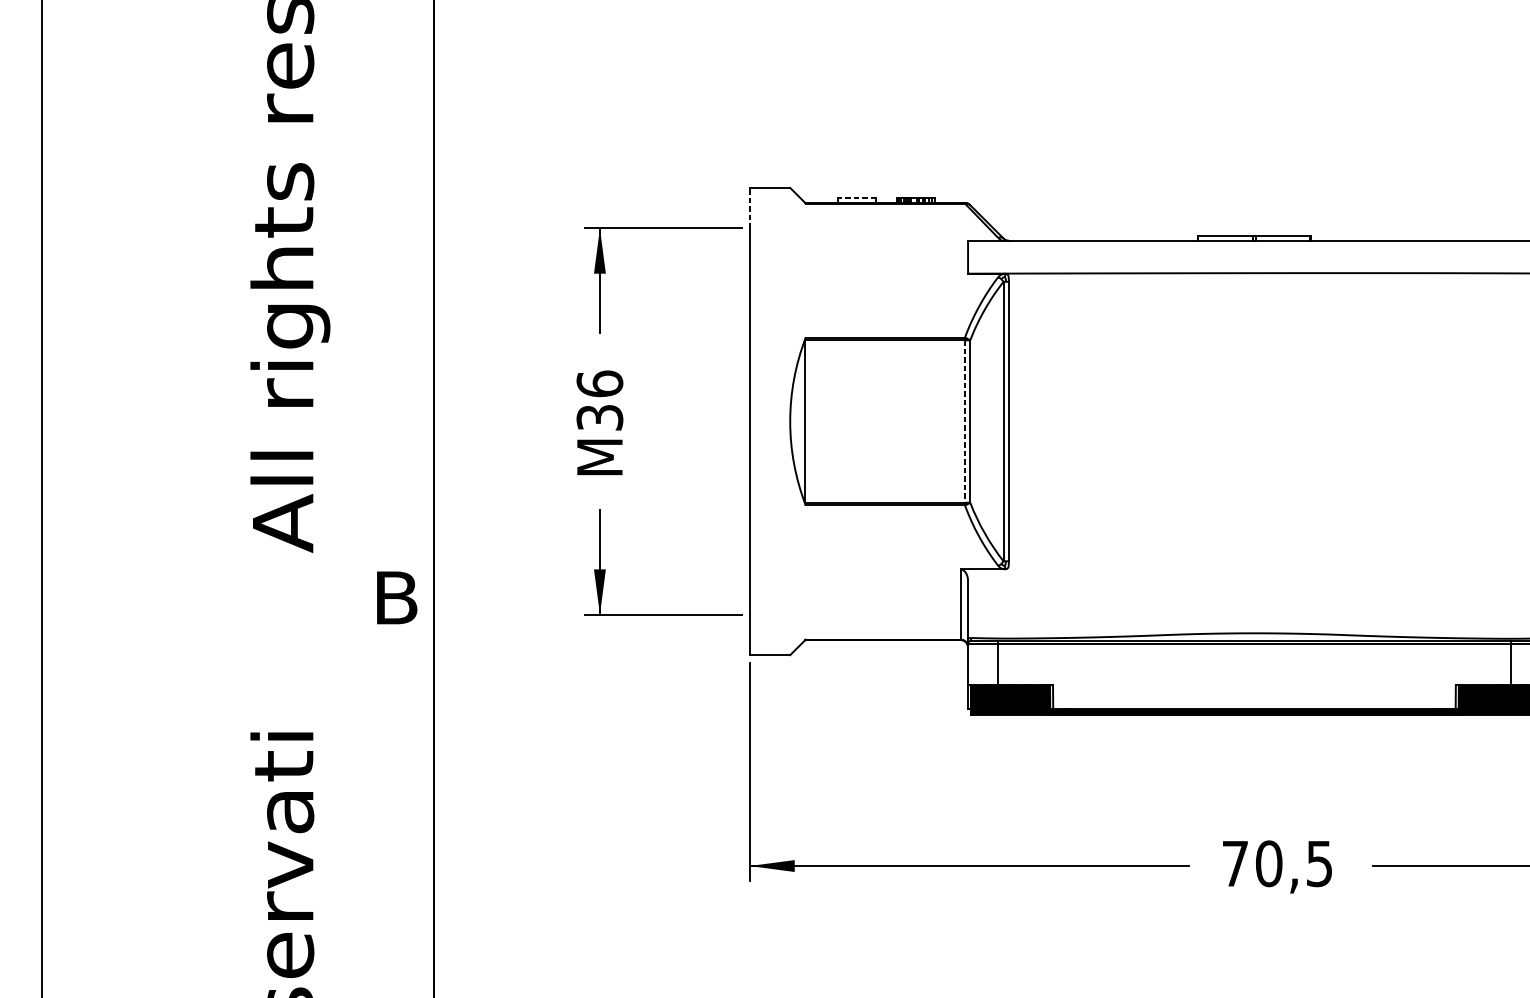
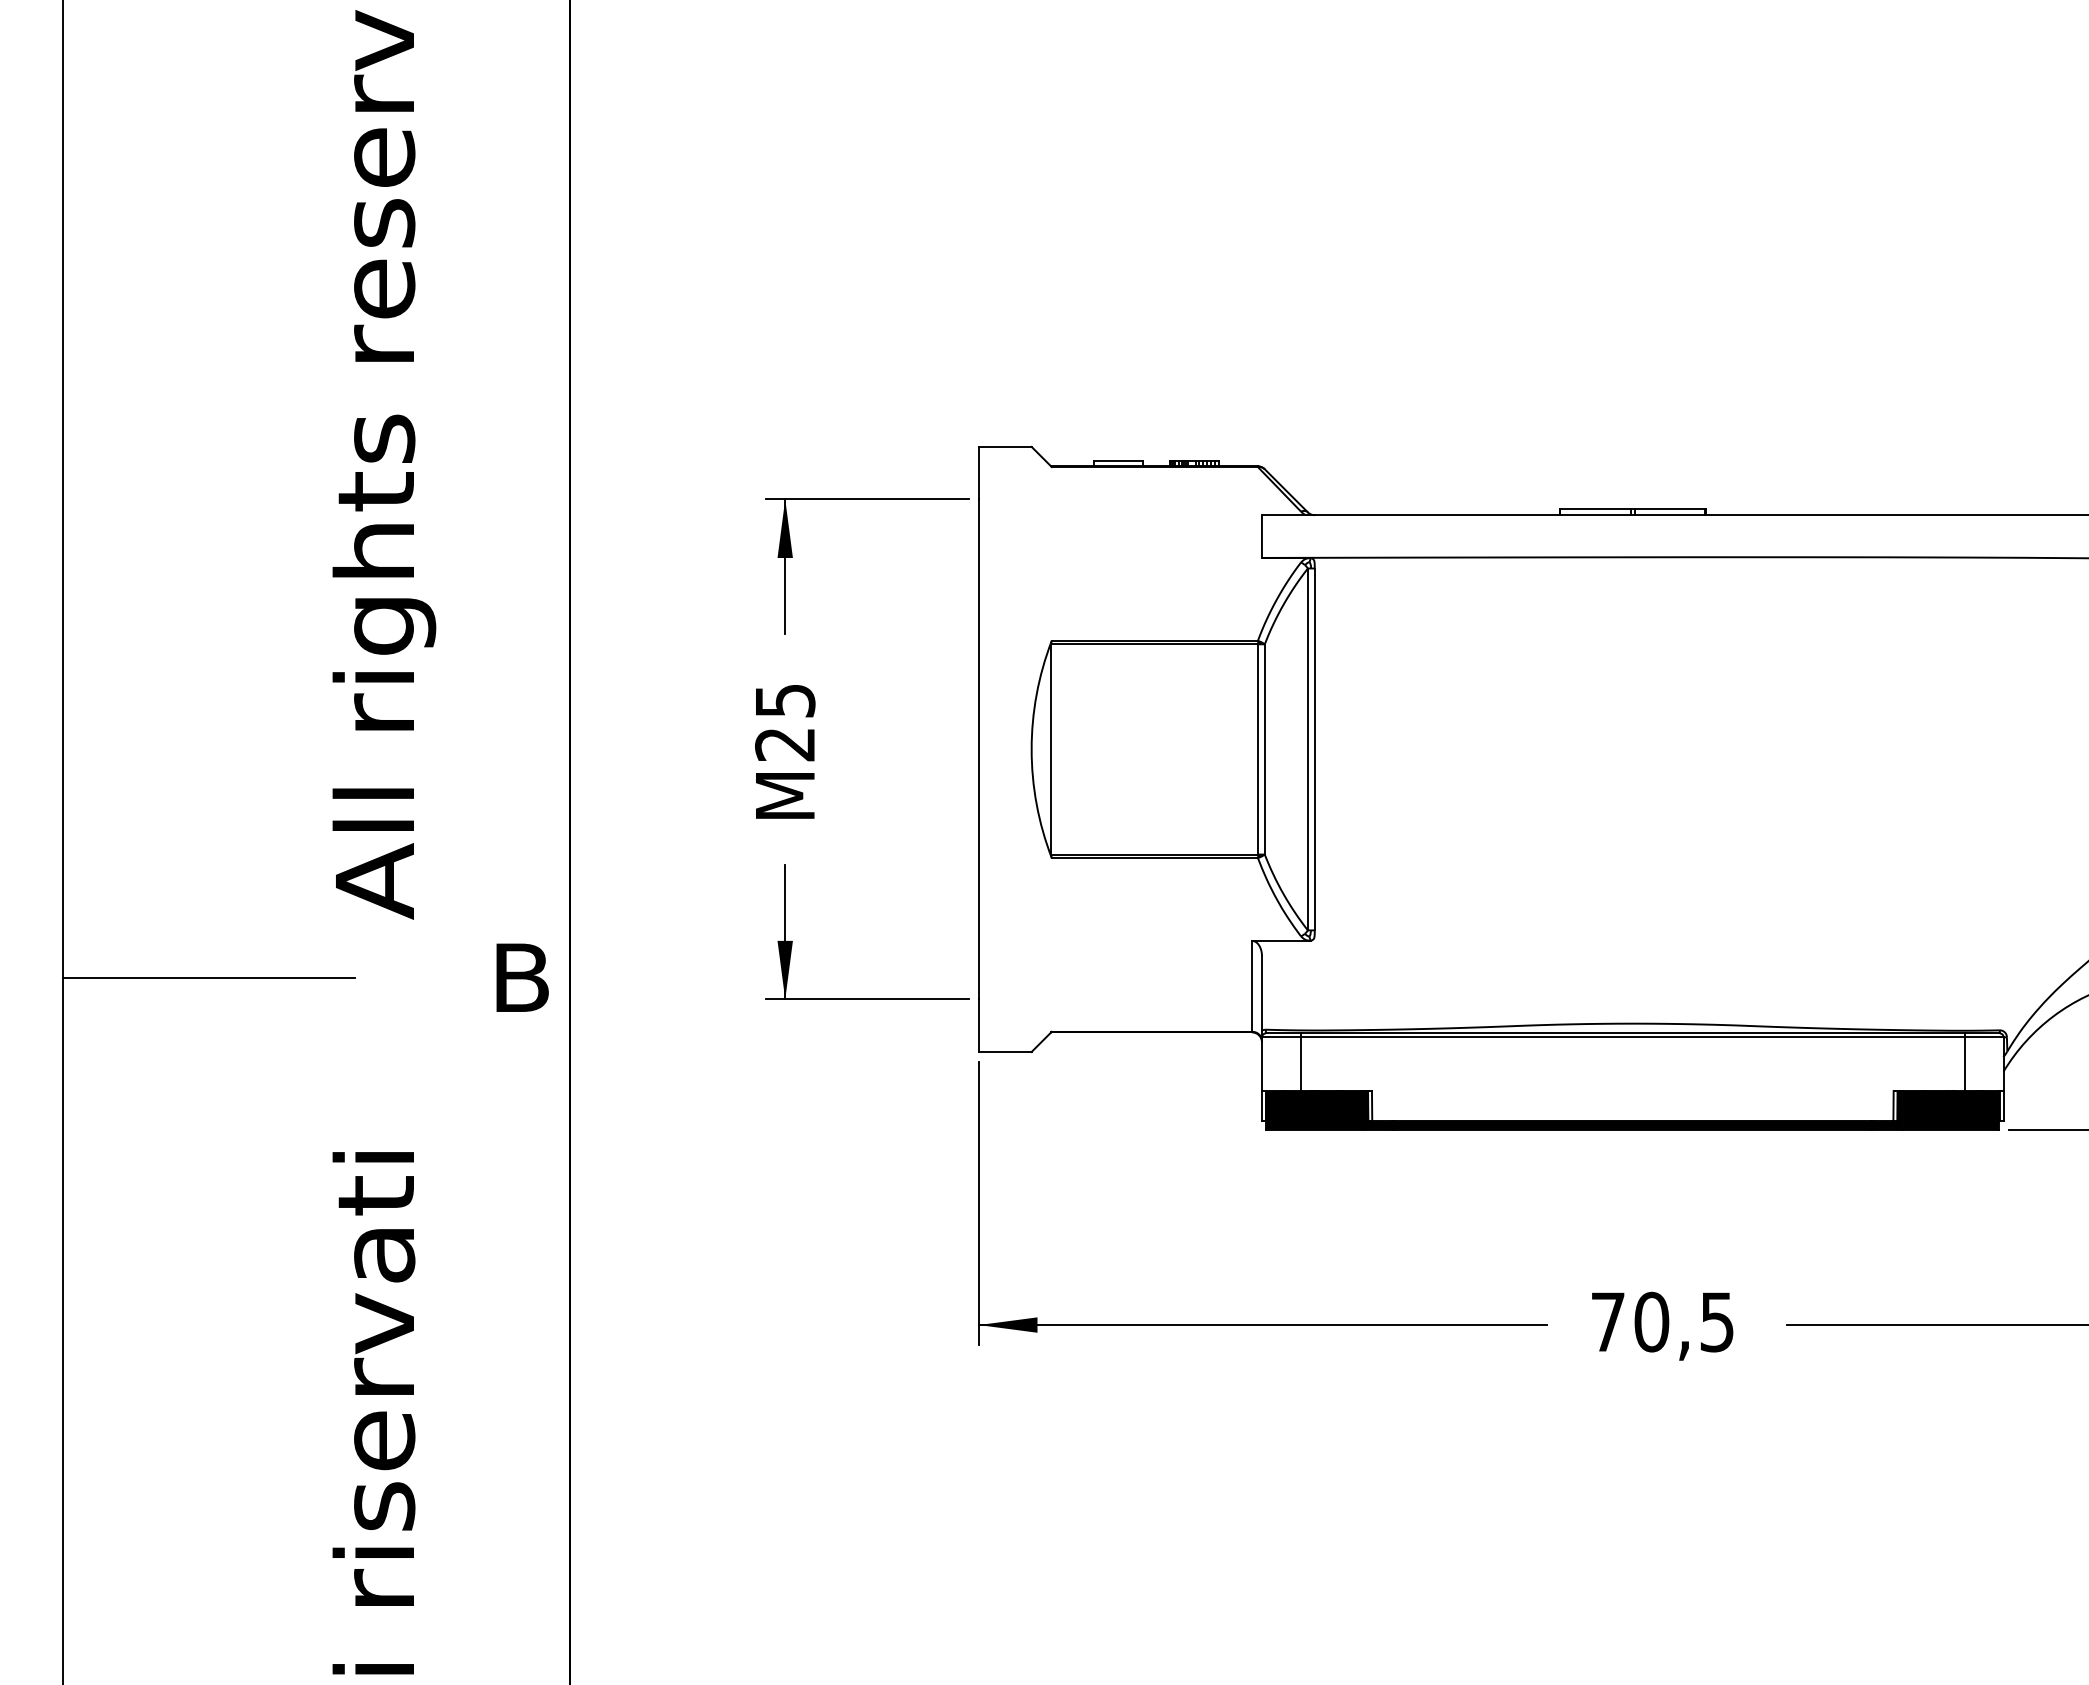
line: (857, 198) -> (1118, 460), dashed -> solid
line: (749, 207) -> (978, 472), dashed -> solid
text: (600, 400) -> (785, 722), M36 -> M25
line: (964, 421) -> (1257, 749), dashed -> solid
line: (154, 597) -> (208, 977), added

